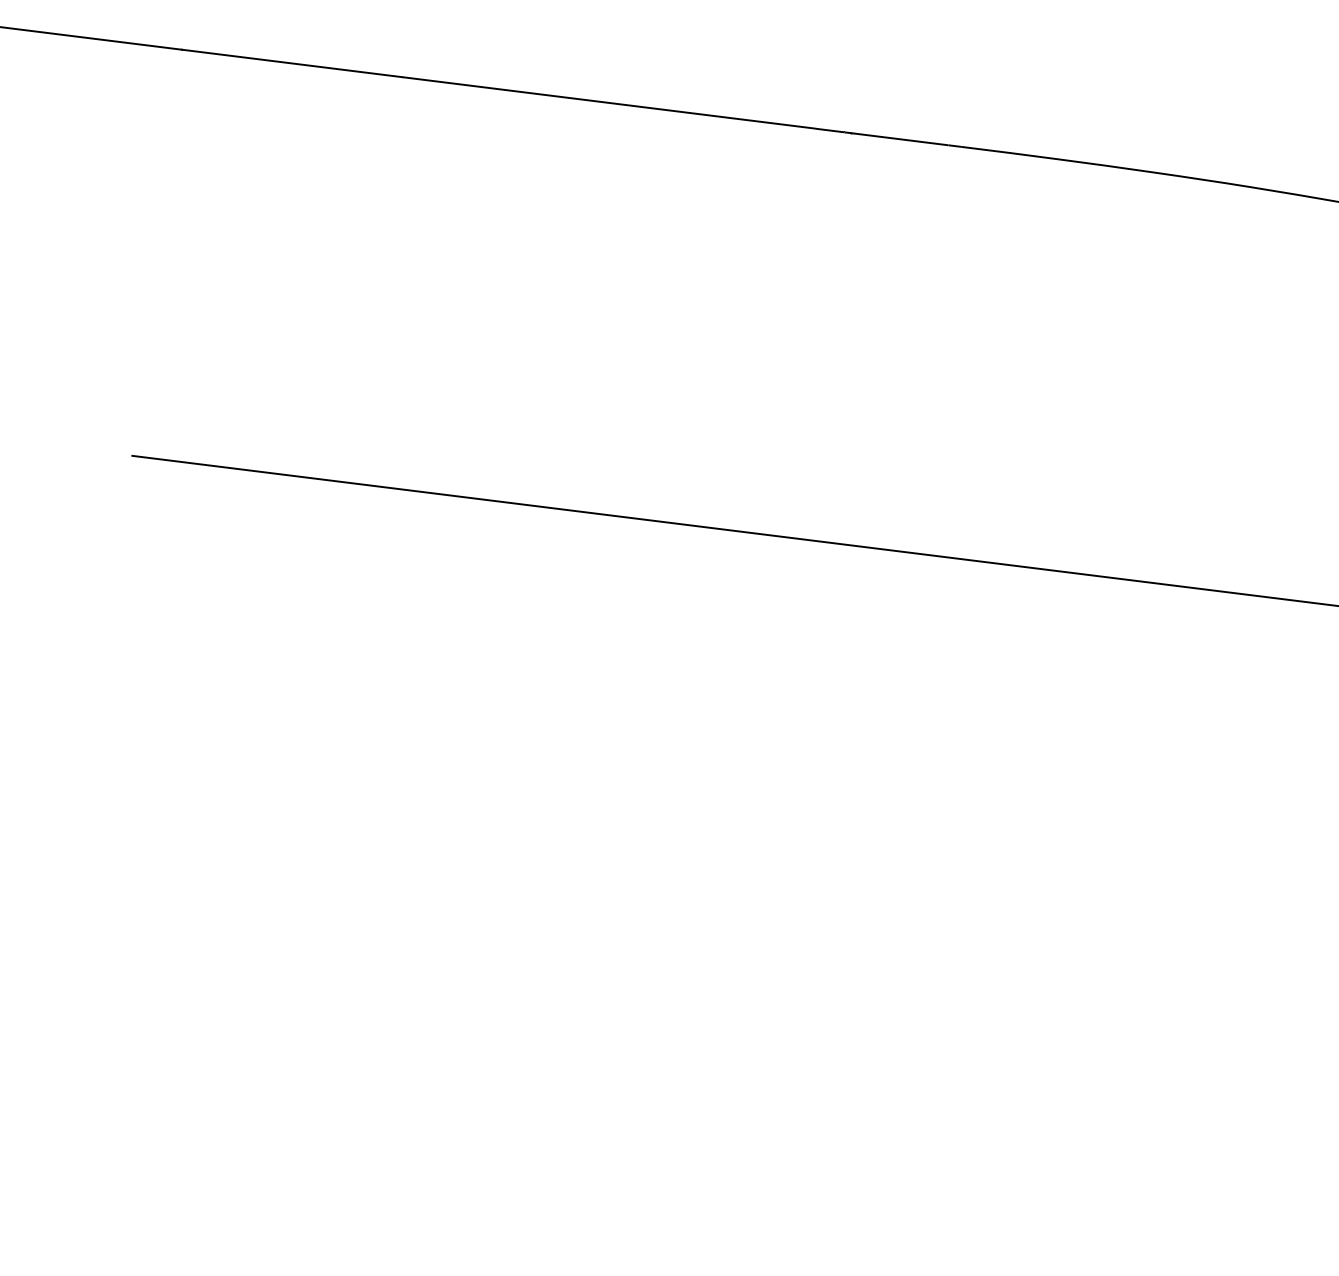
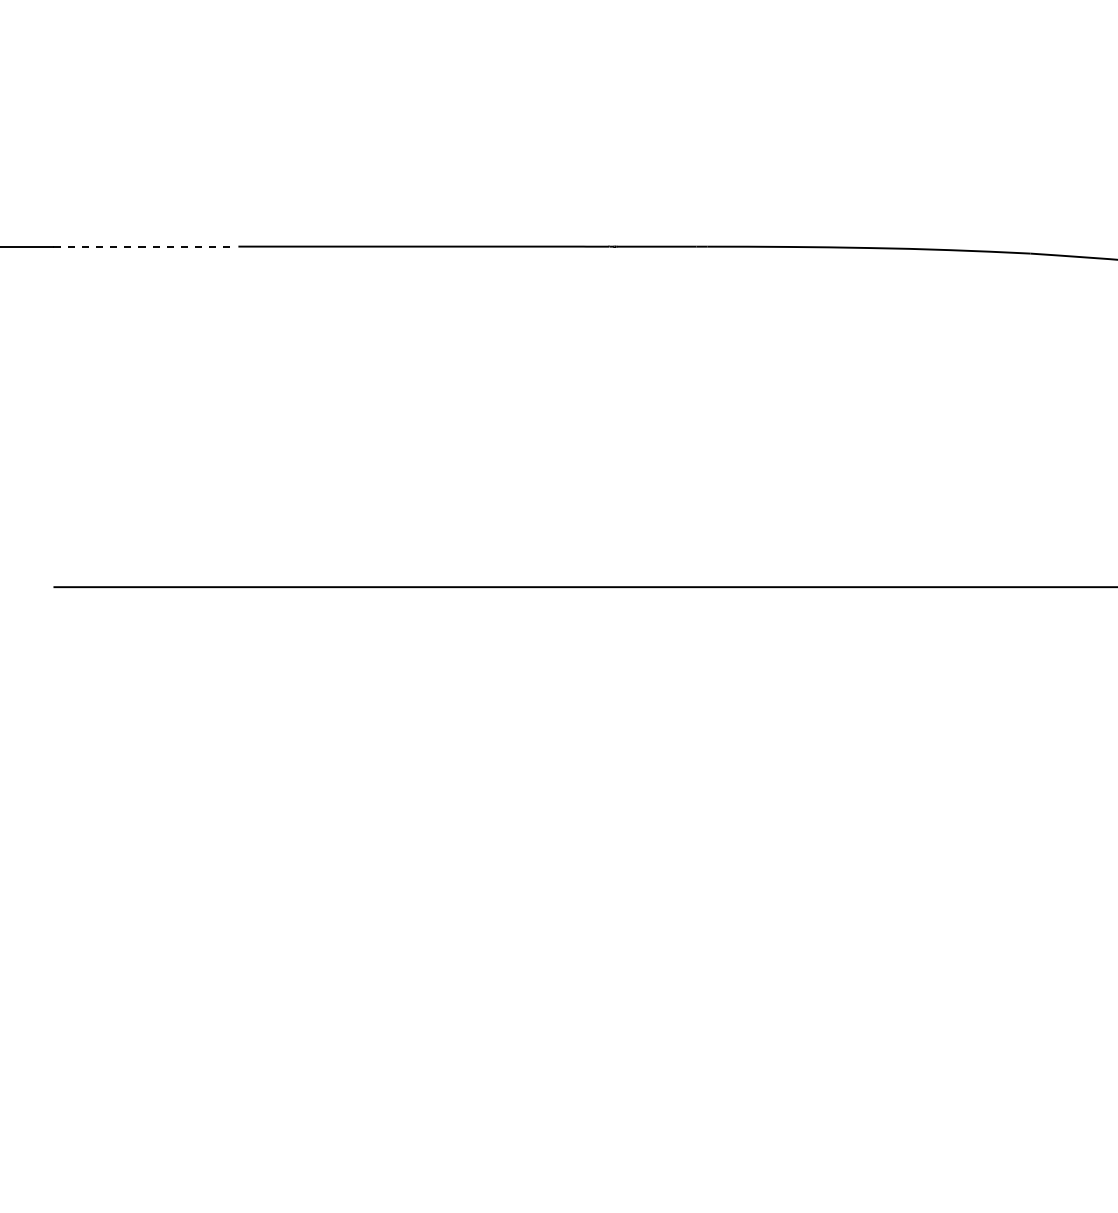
line: (292, 63) -> (146, 246), solid -> dashed

